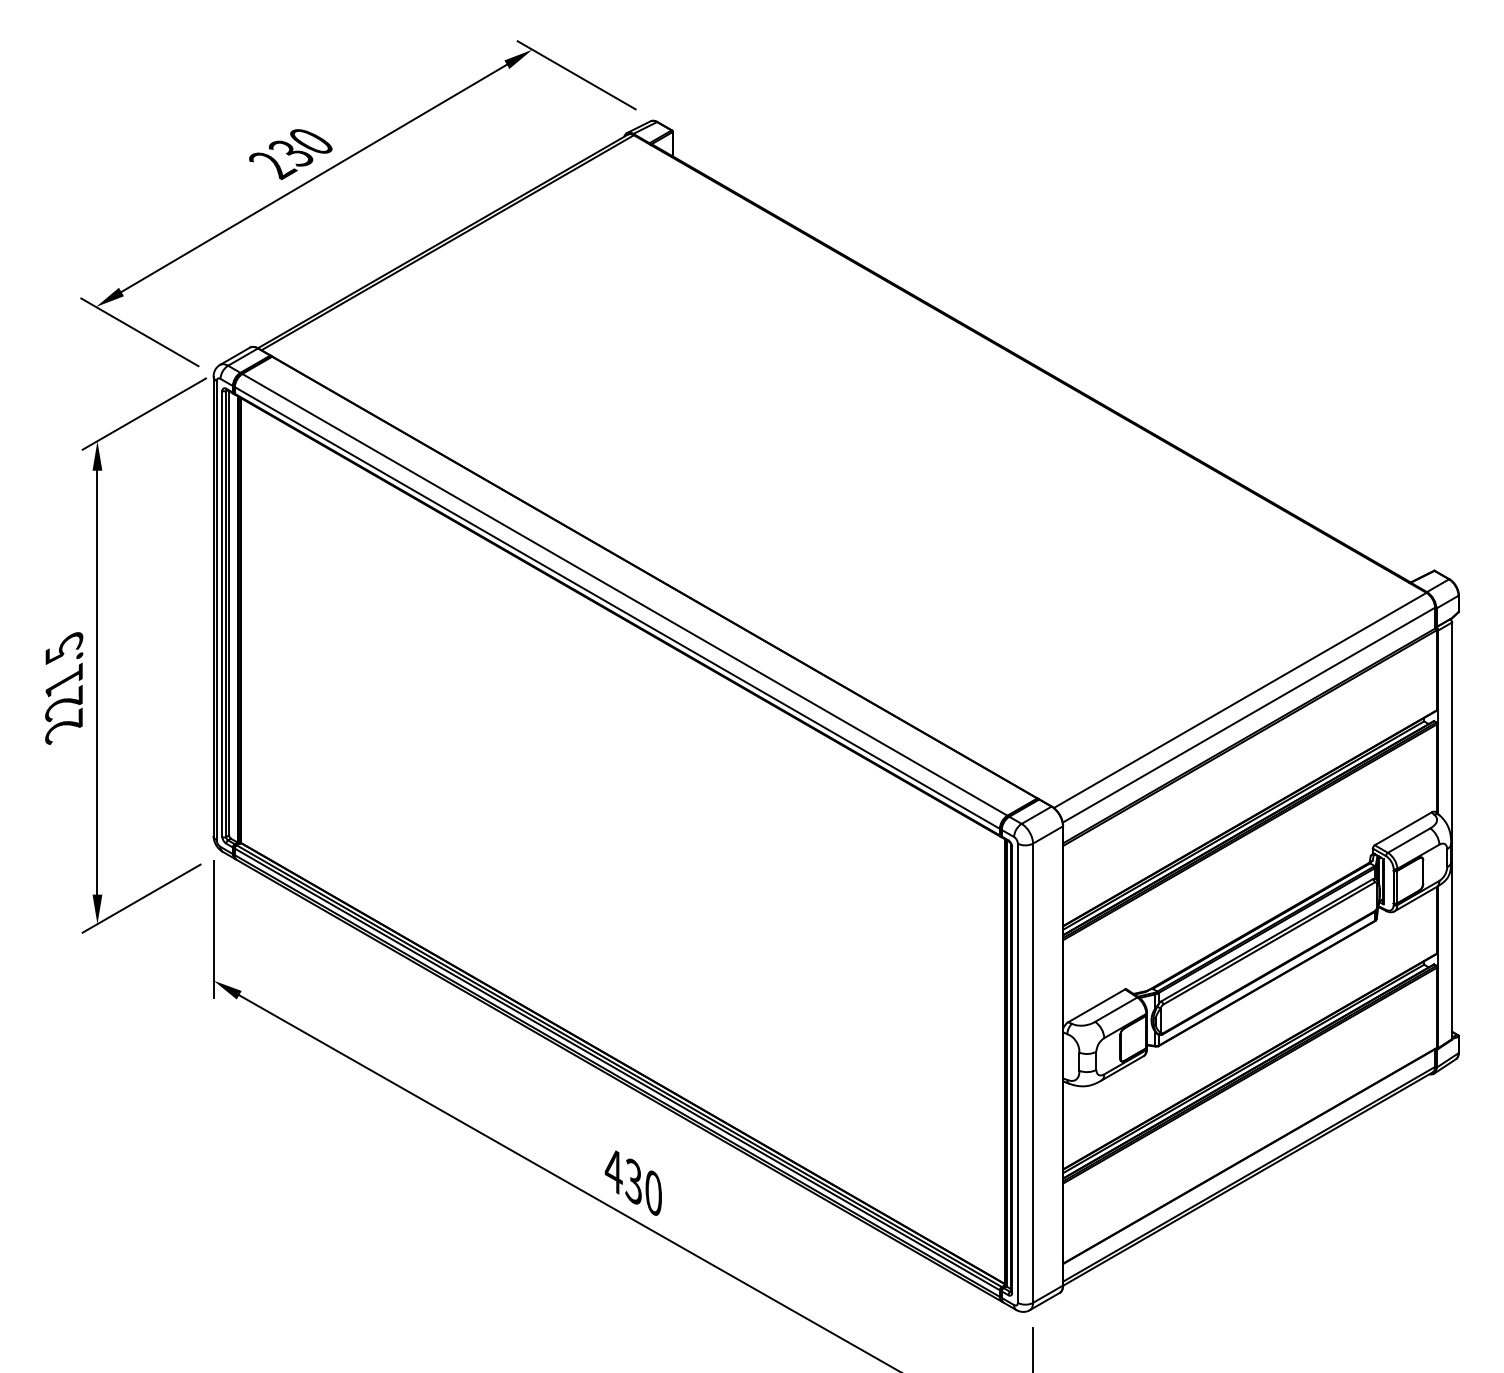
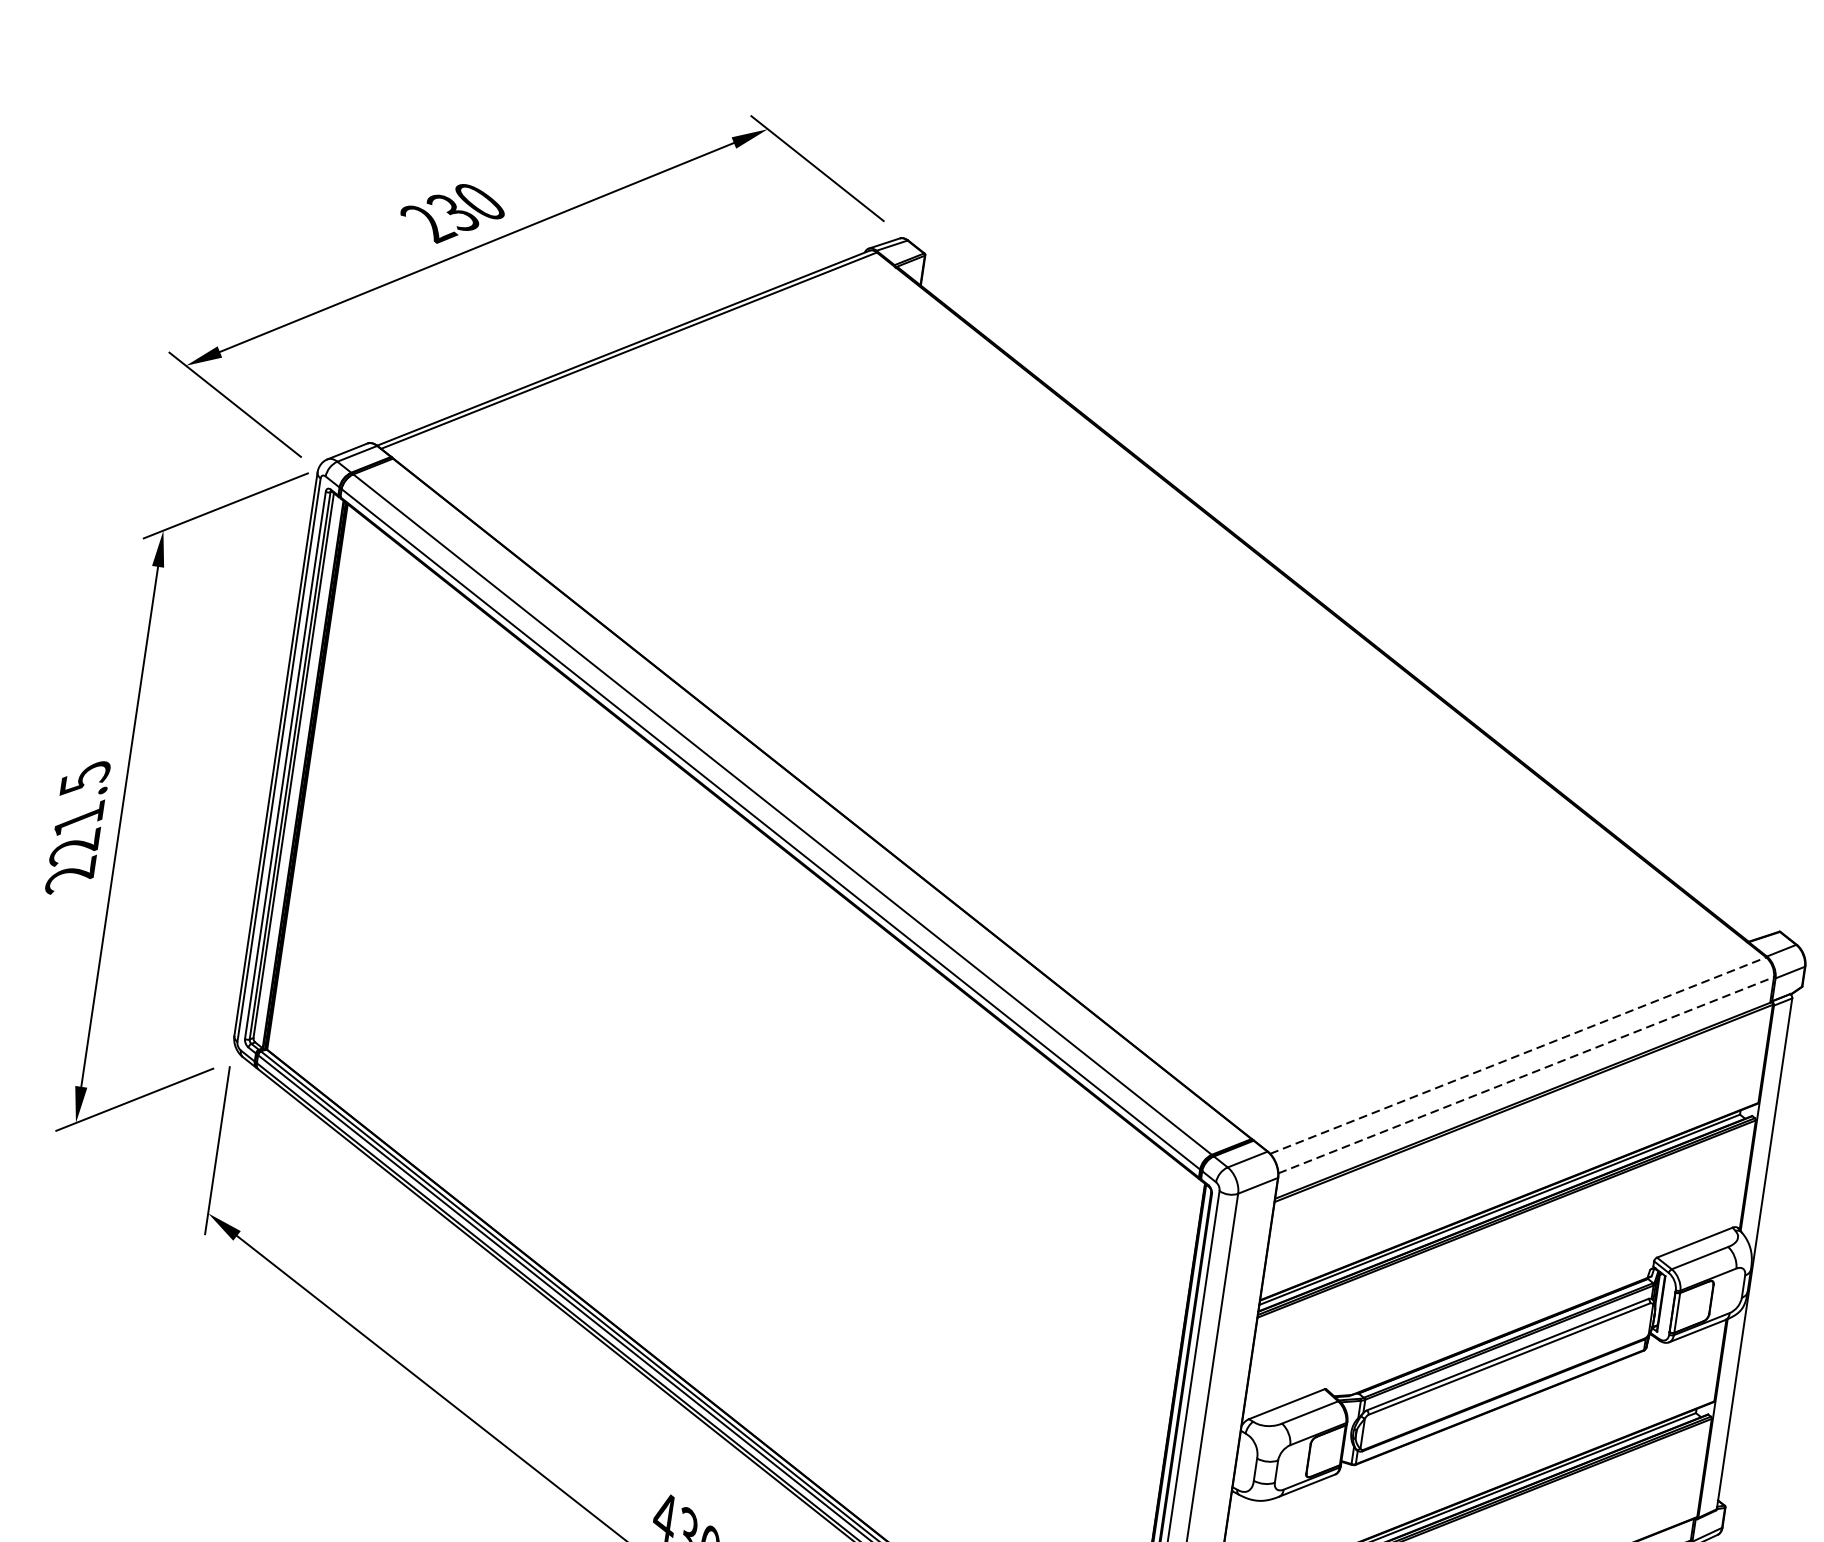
line: (1240, 700) -> (1518, 1055), solid -> dashed
line: (1248, 715) -> (1525, 1075), solid -> dashed

